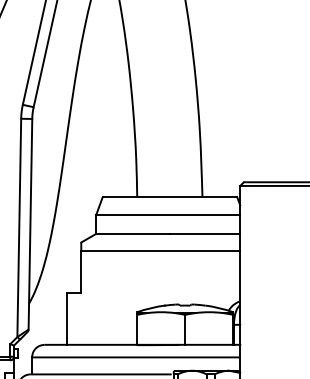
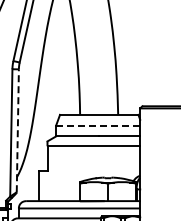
line: (168, 215) -> (98, 125), solid -> dashed
line: (29, 223) -> (17, 130), solid -> dashed

